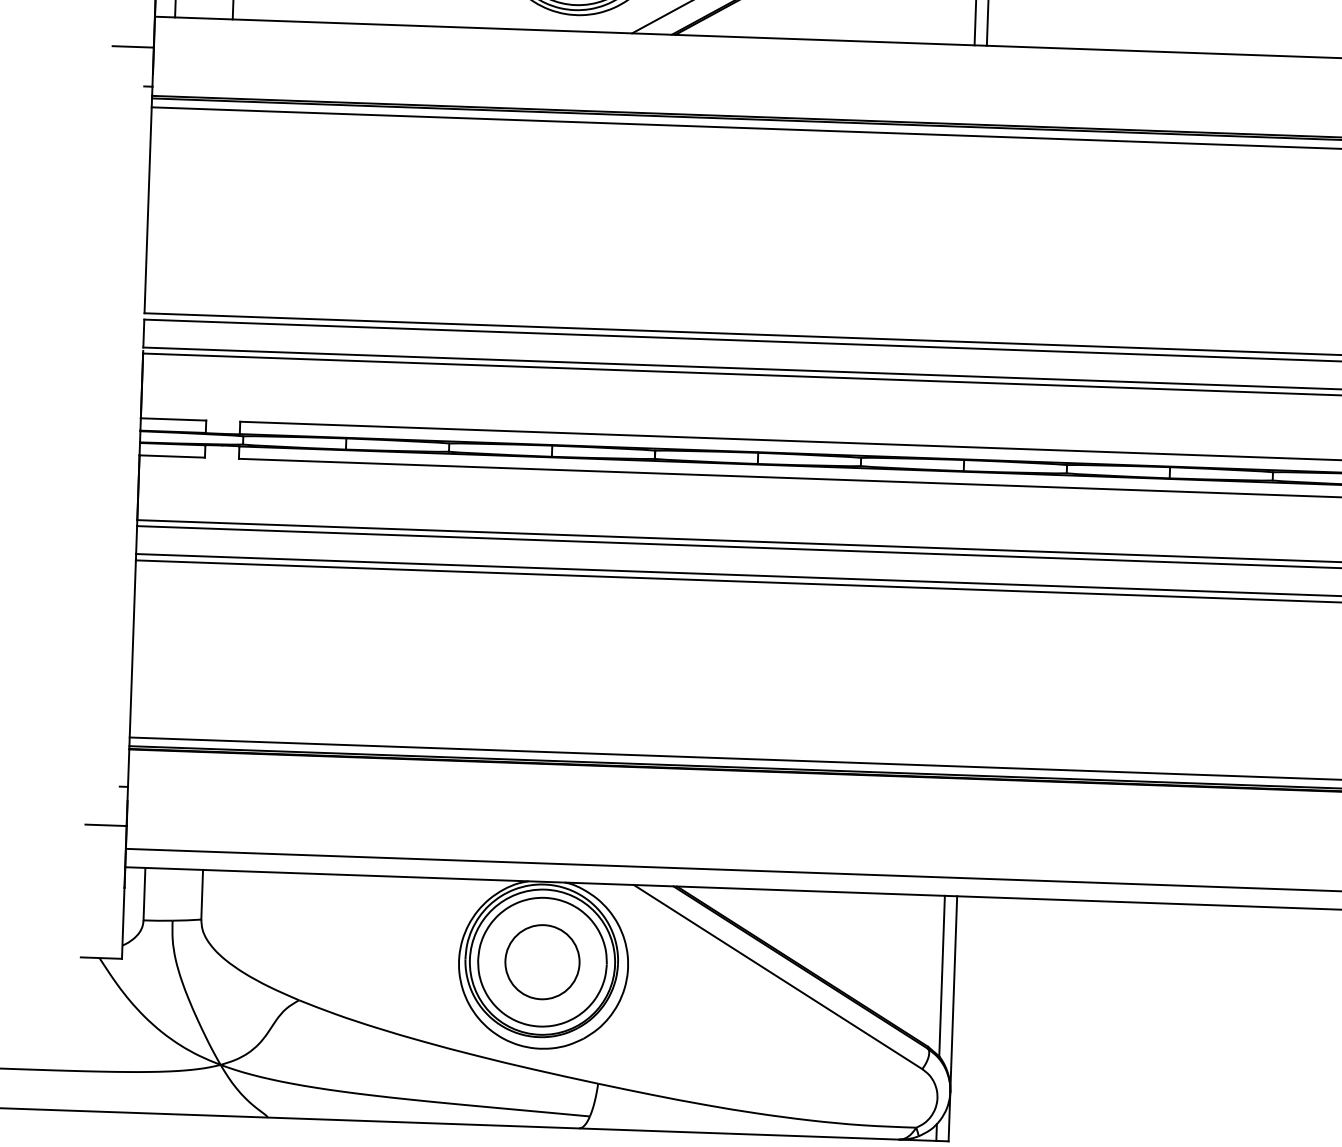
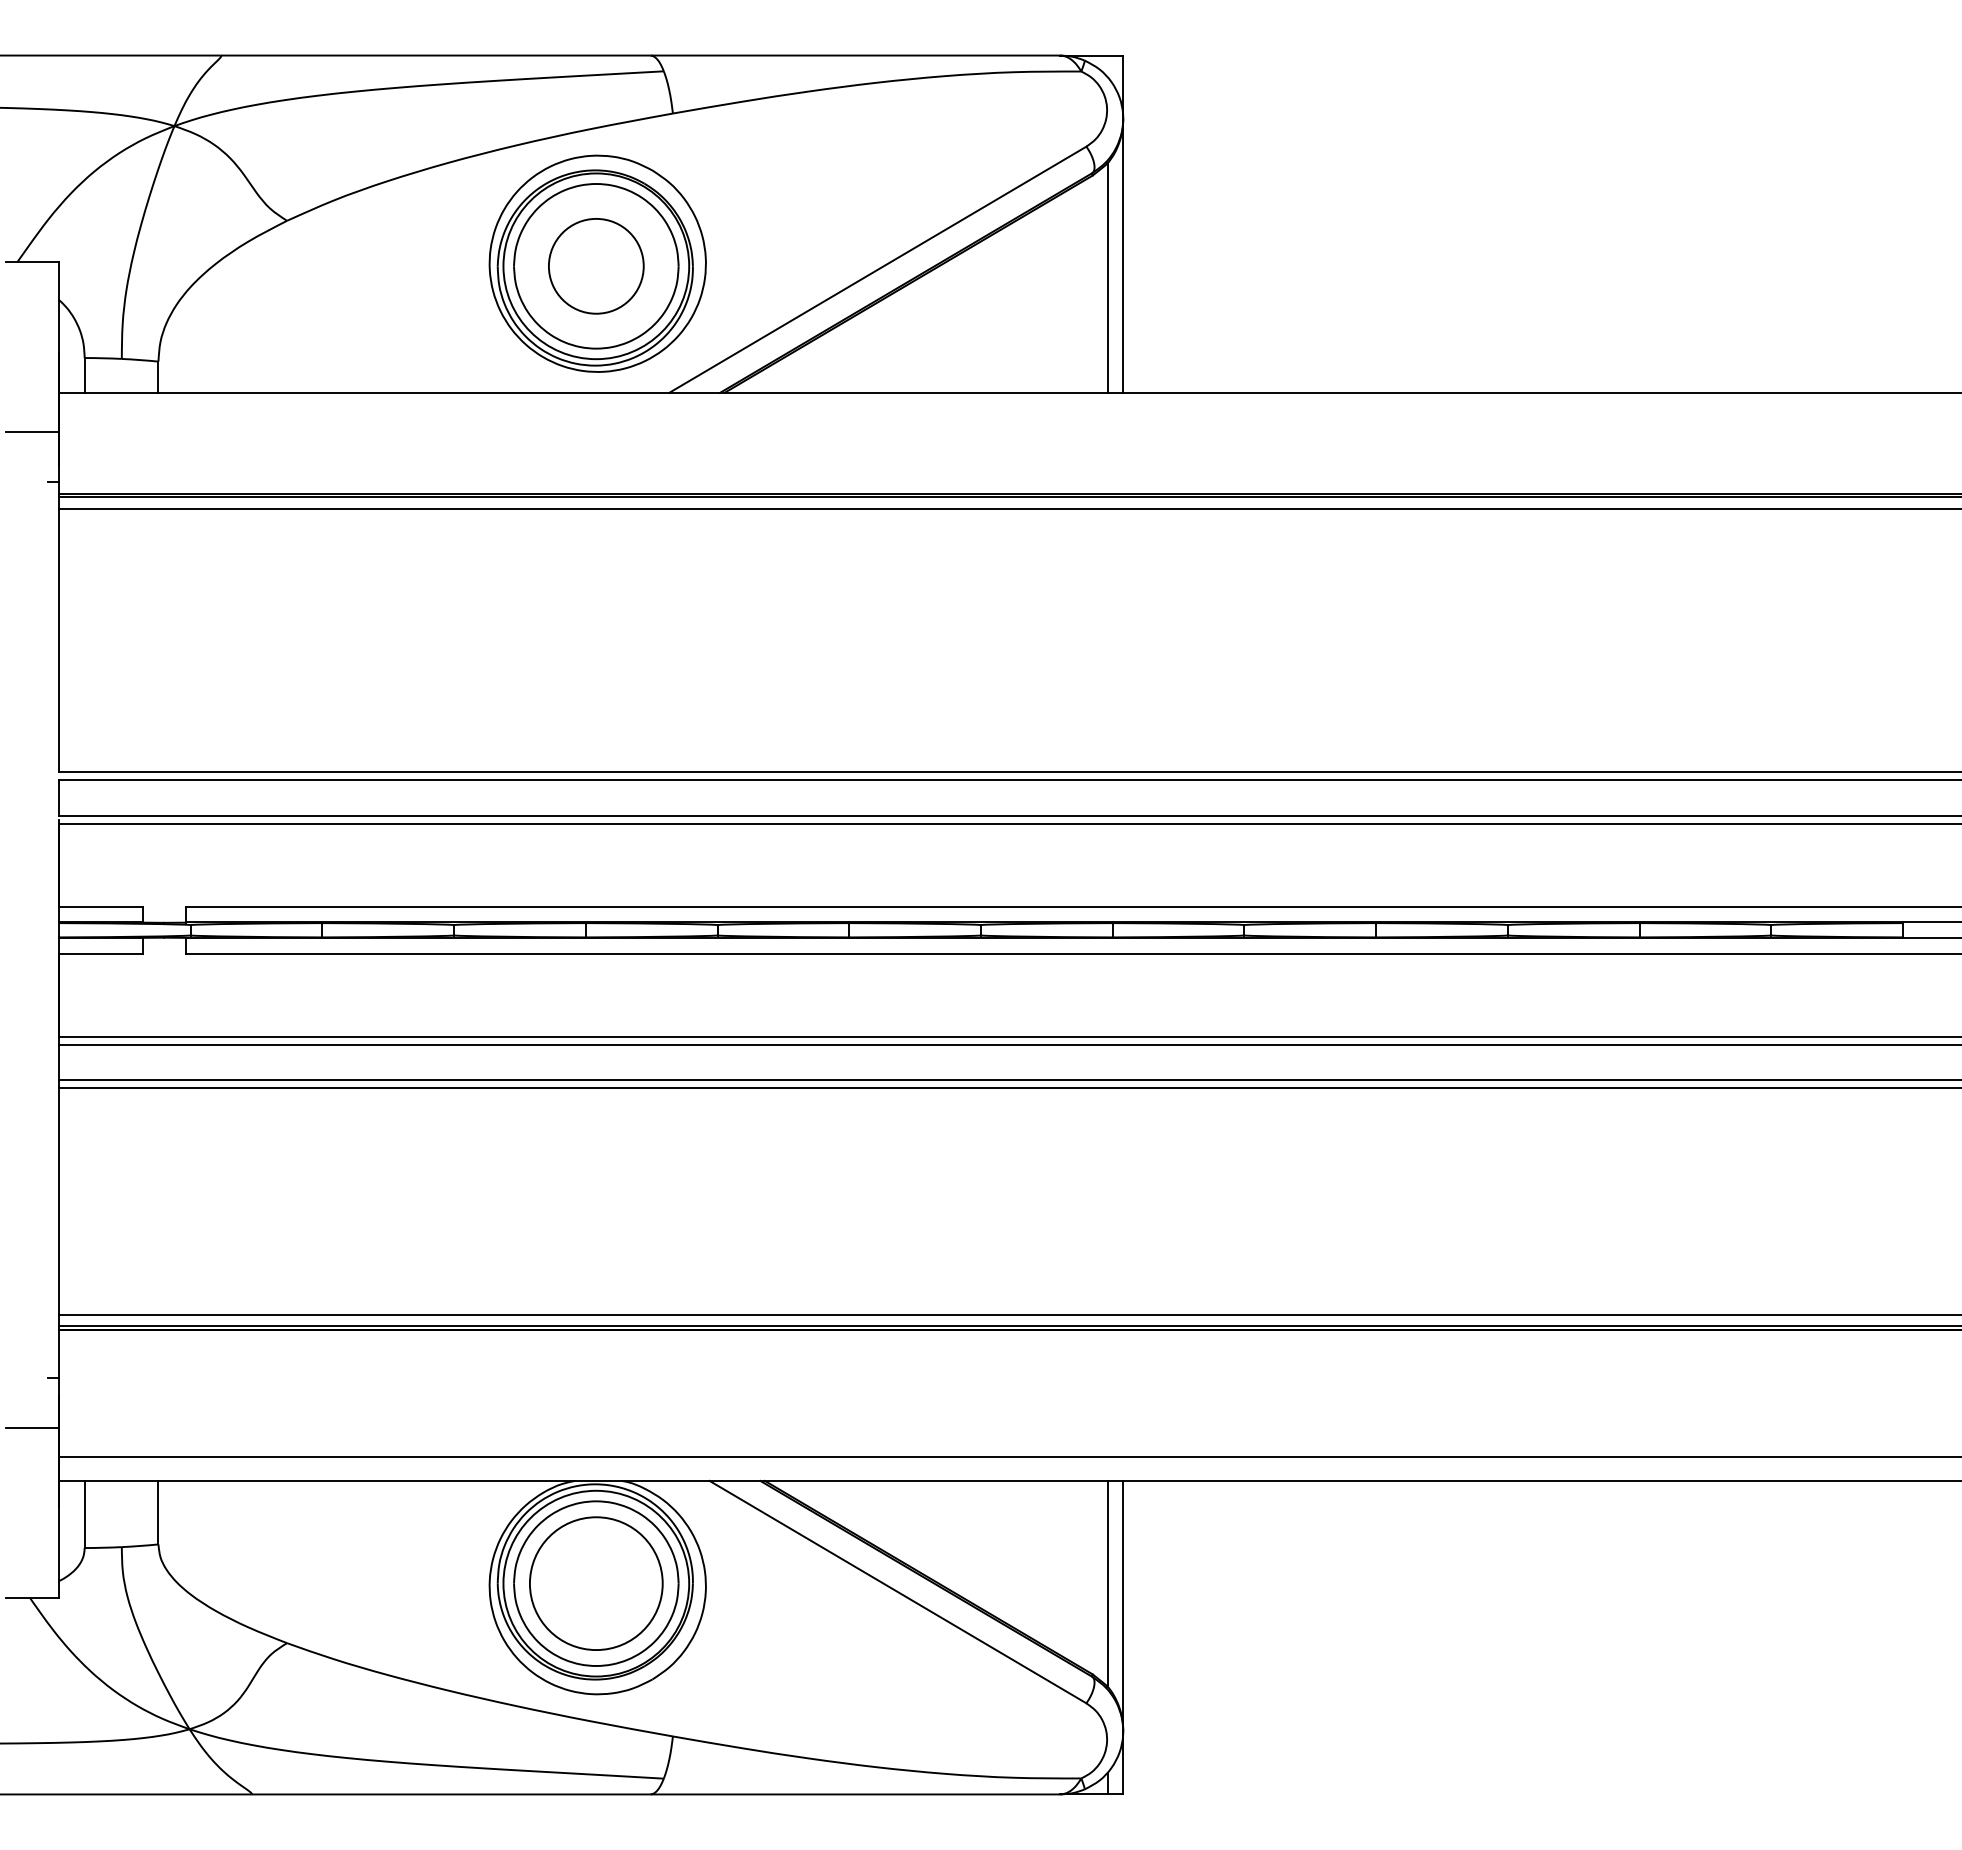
circle: (541, 962) -> (595, 1583), size x1.4

